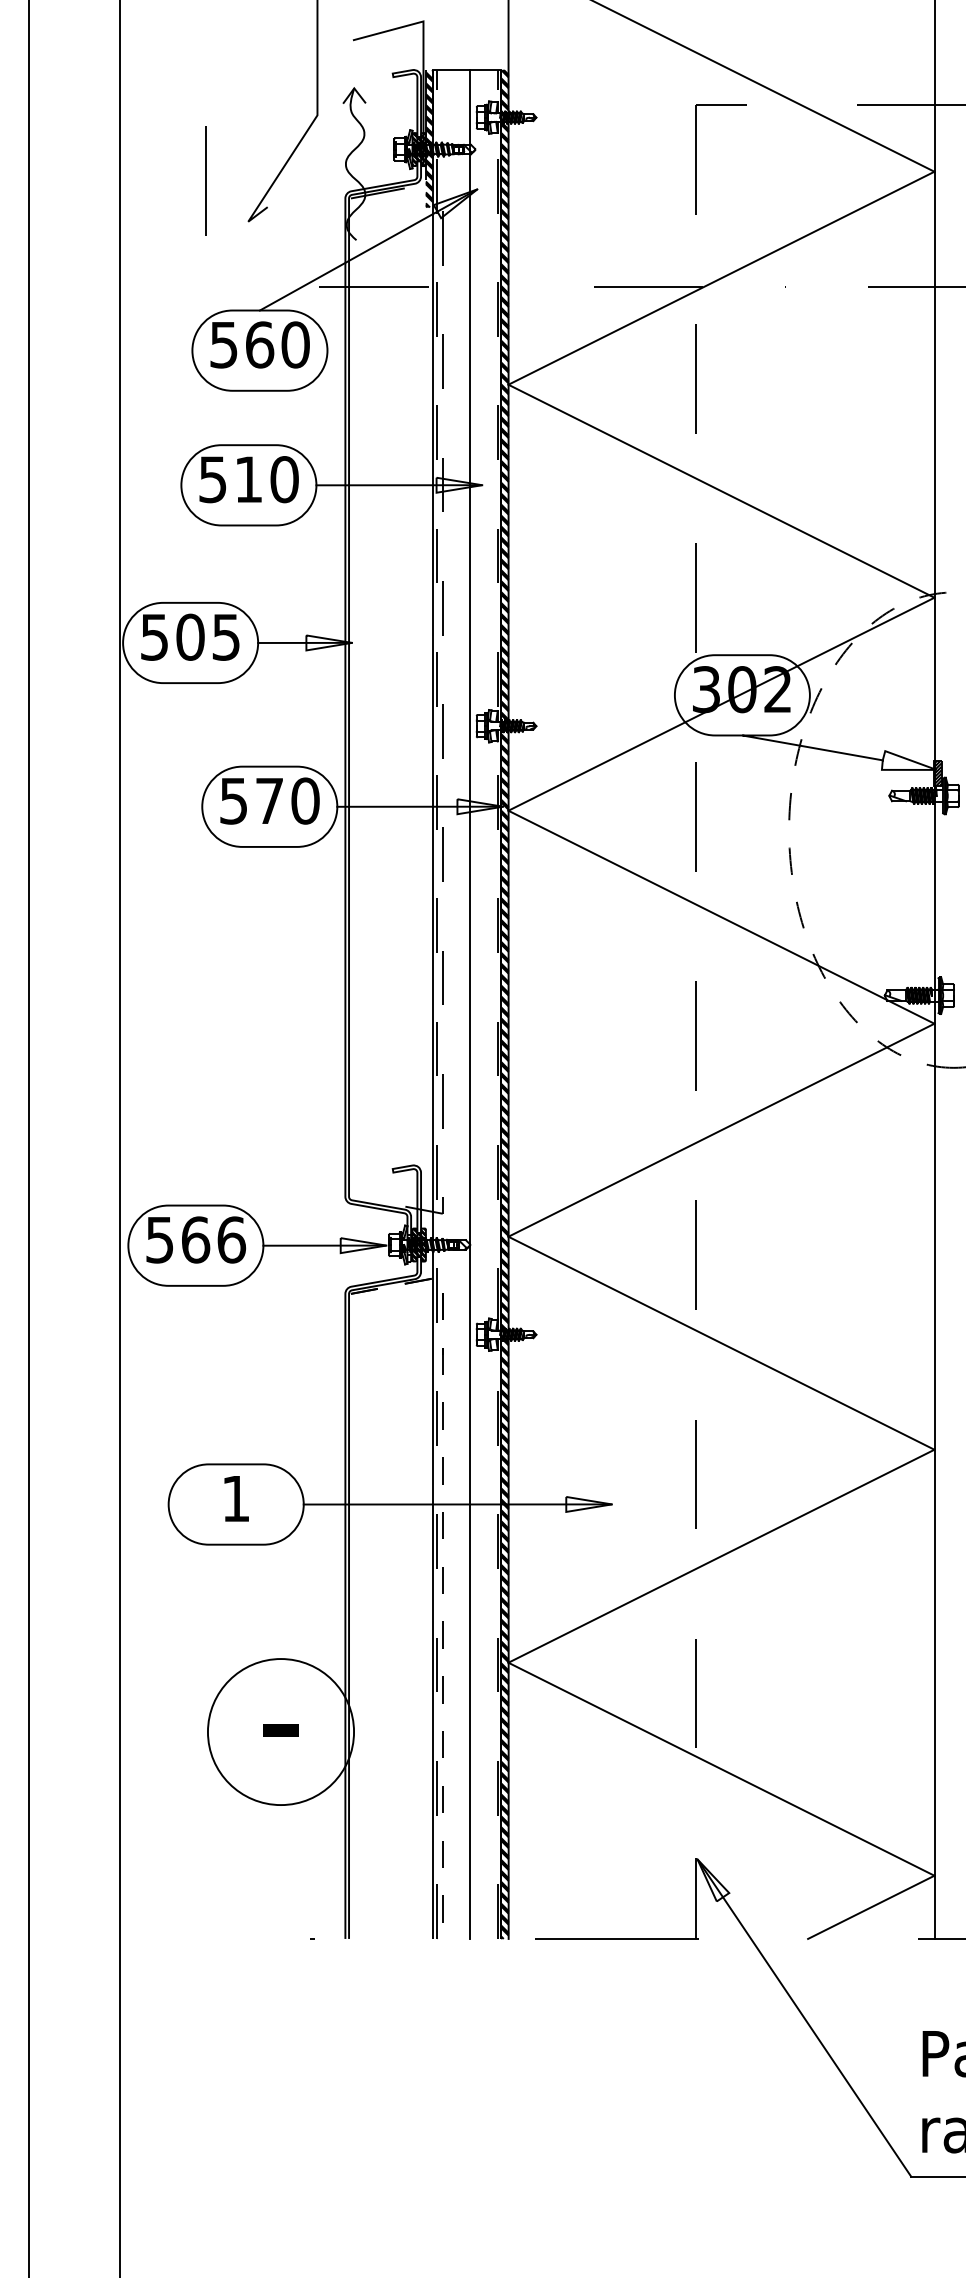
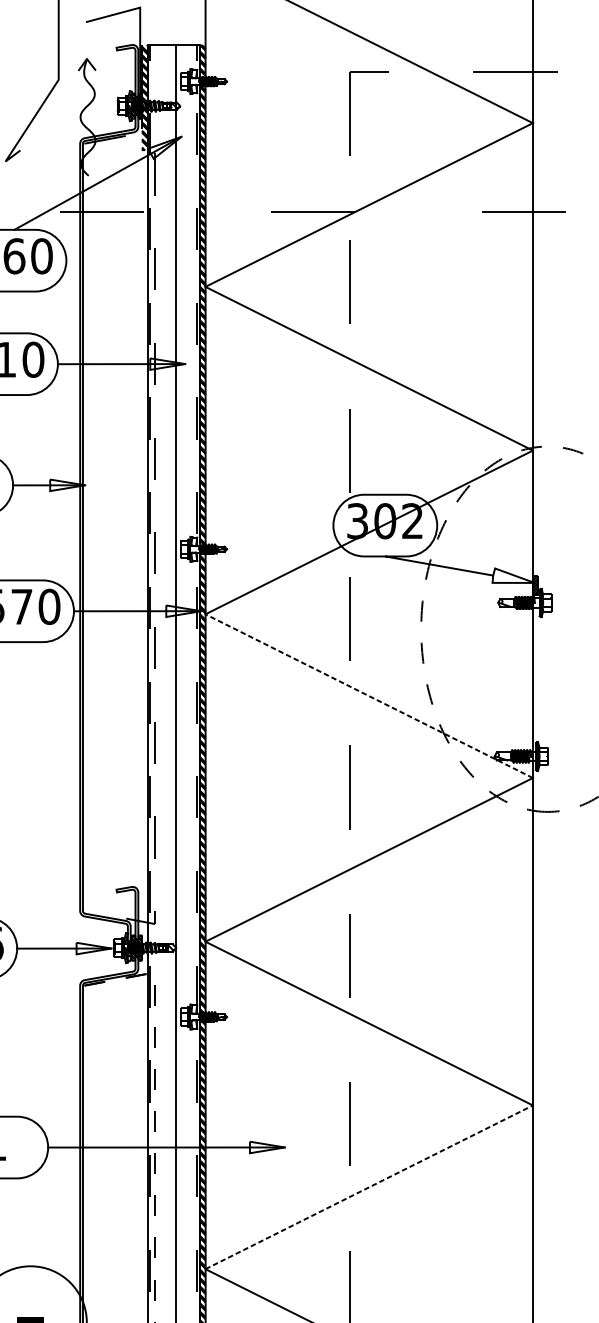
line: (721, 917) -> (369, 696), solid -> dashed
line: (721, 1556) -> (369, 1187), solid -> dashed

